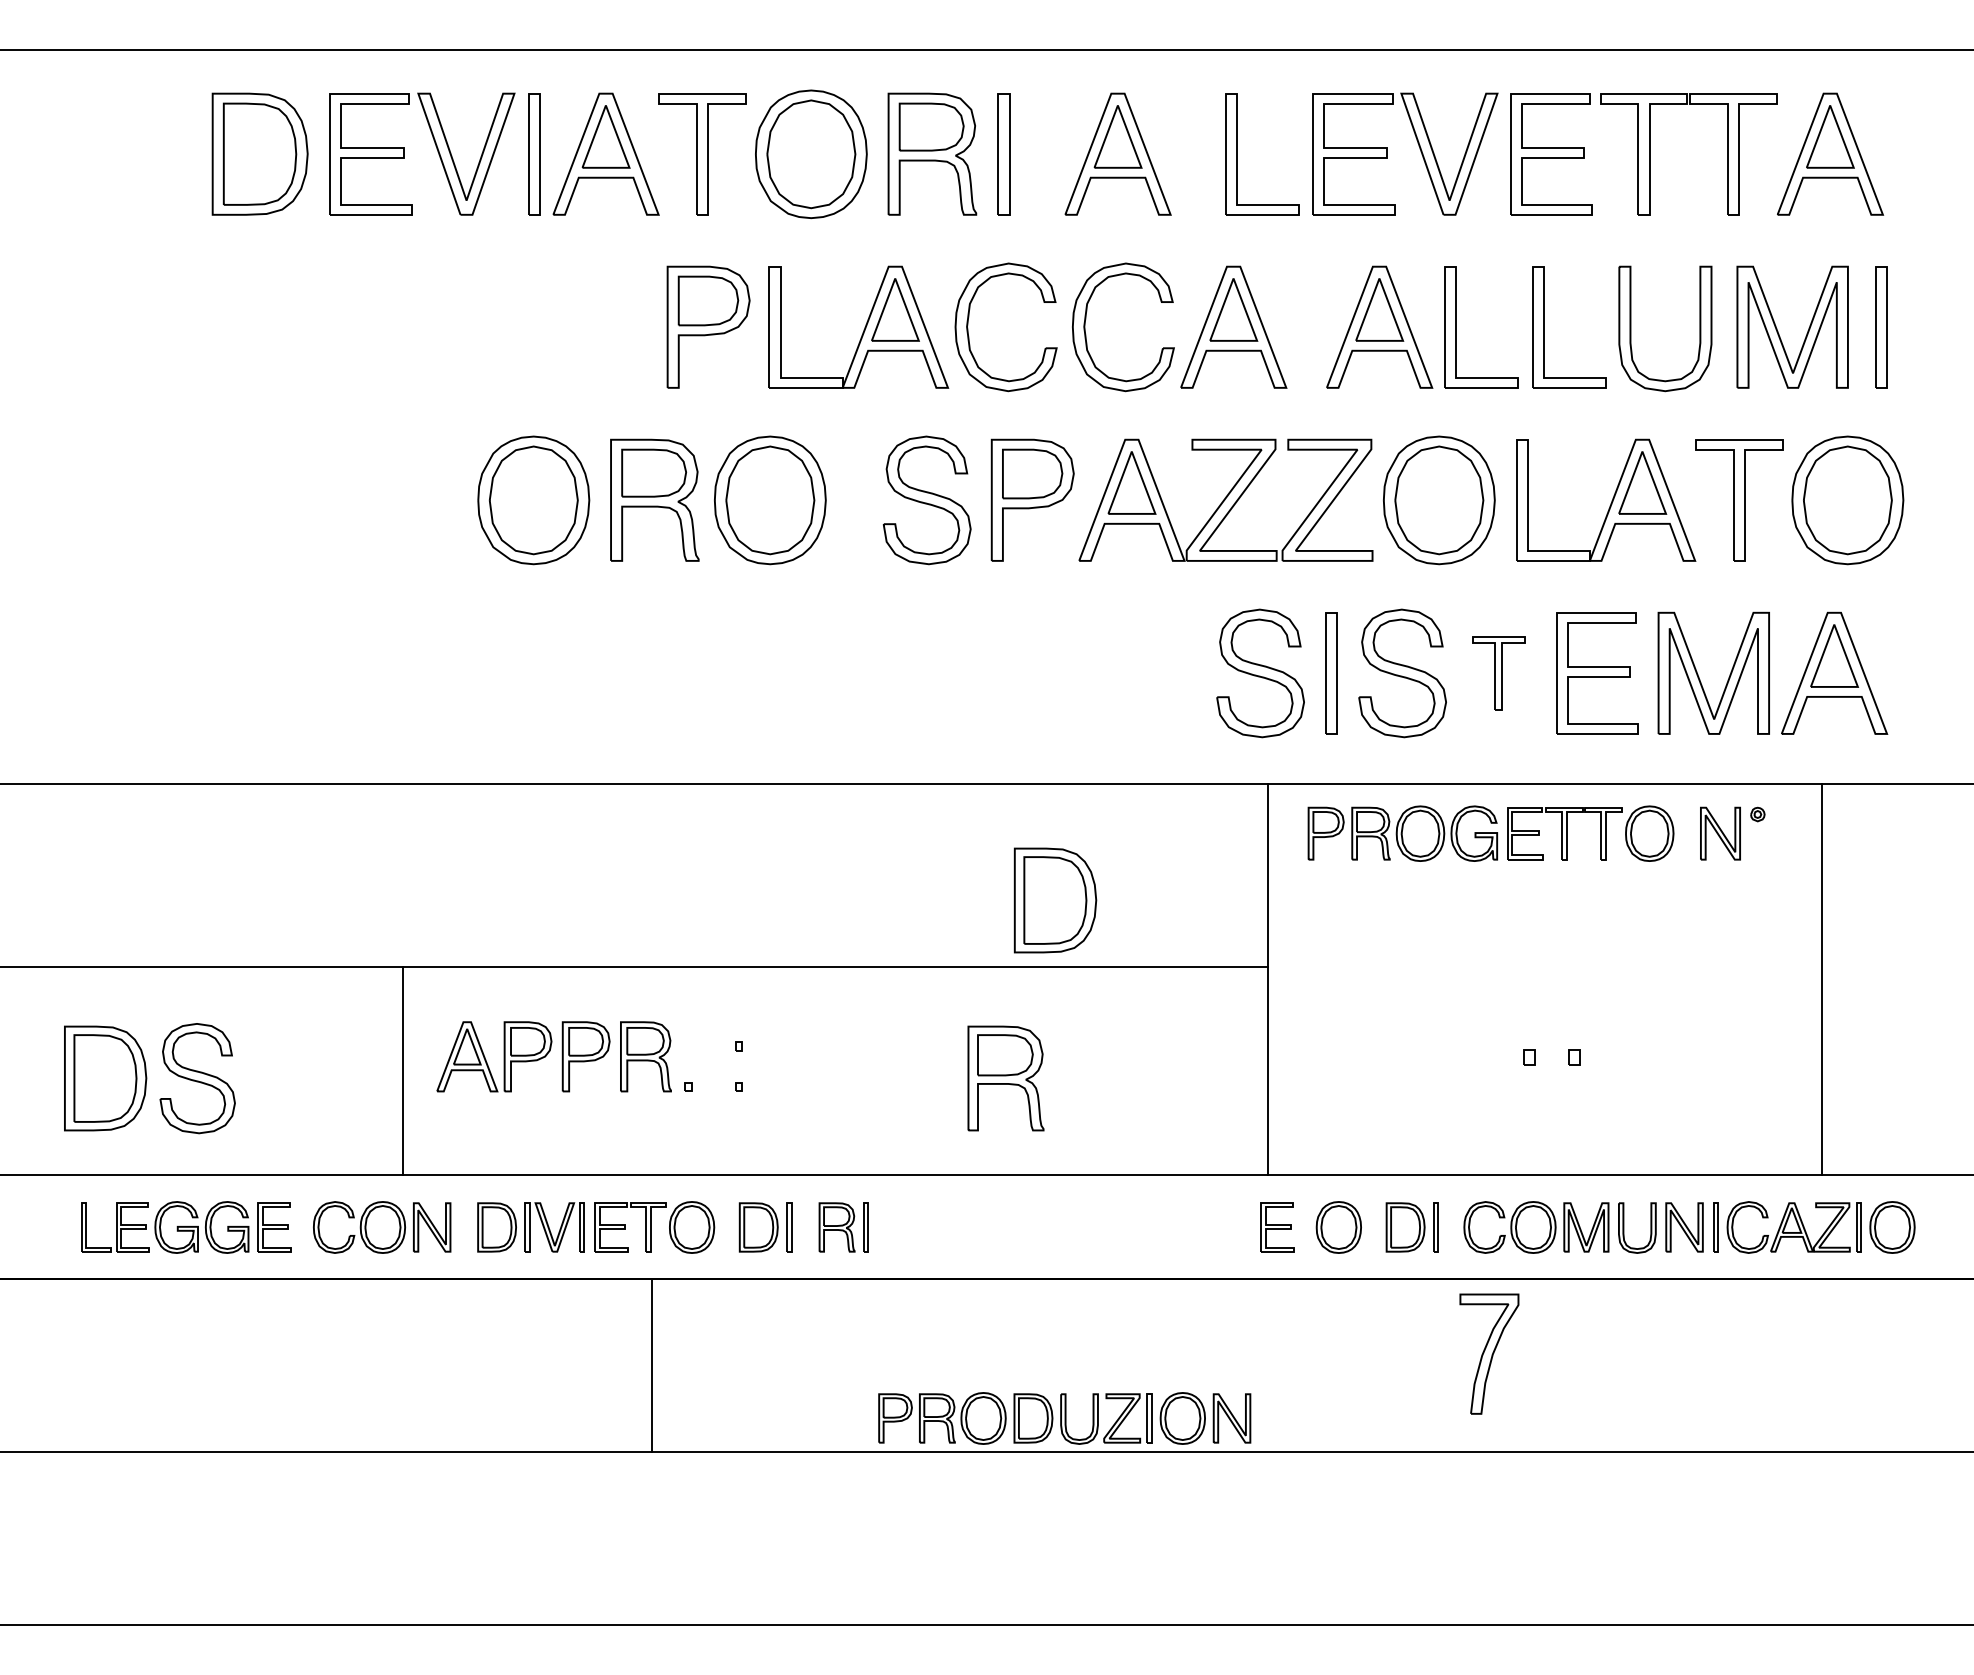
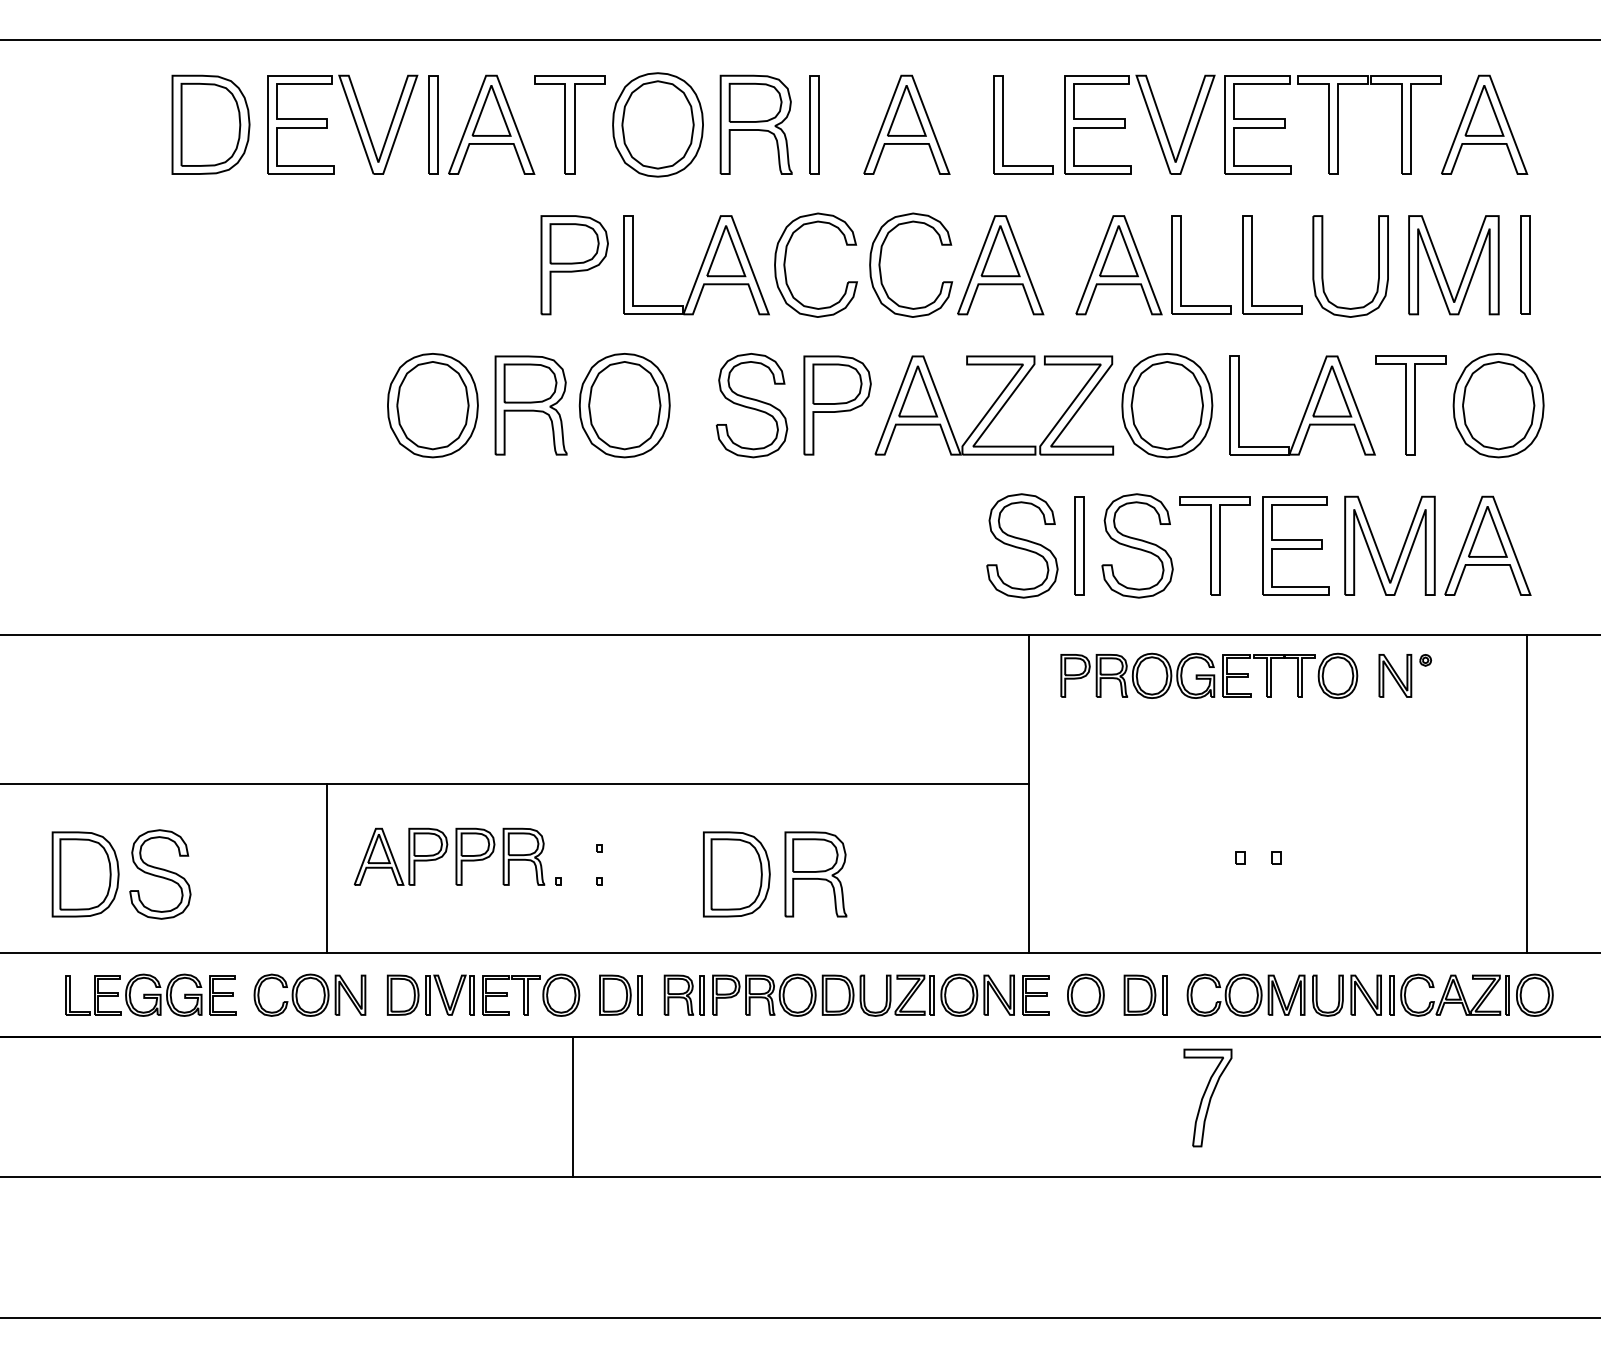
part: (1498, 673) -> (1215, 545), size x1.67
part: (1055, 900) -> (736, 874), moved
line: (1822, 978) -> (1527, 793), moved
line: (651, 1364) -> (572, 1106), moved
part: (1064, 1418) -> (863, 995), moved

